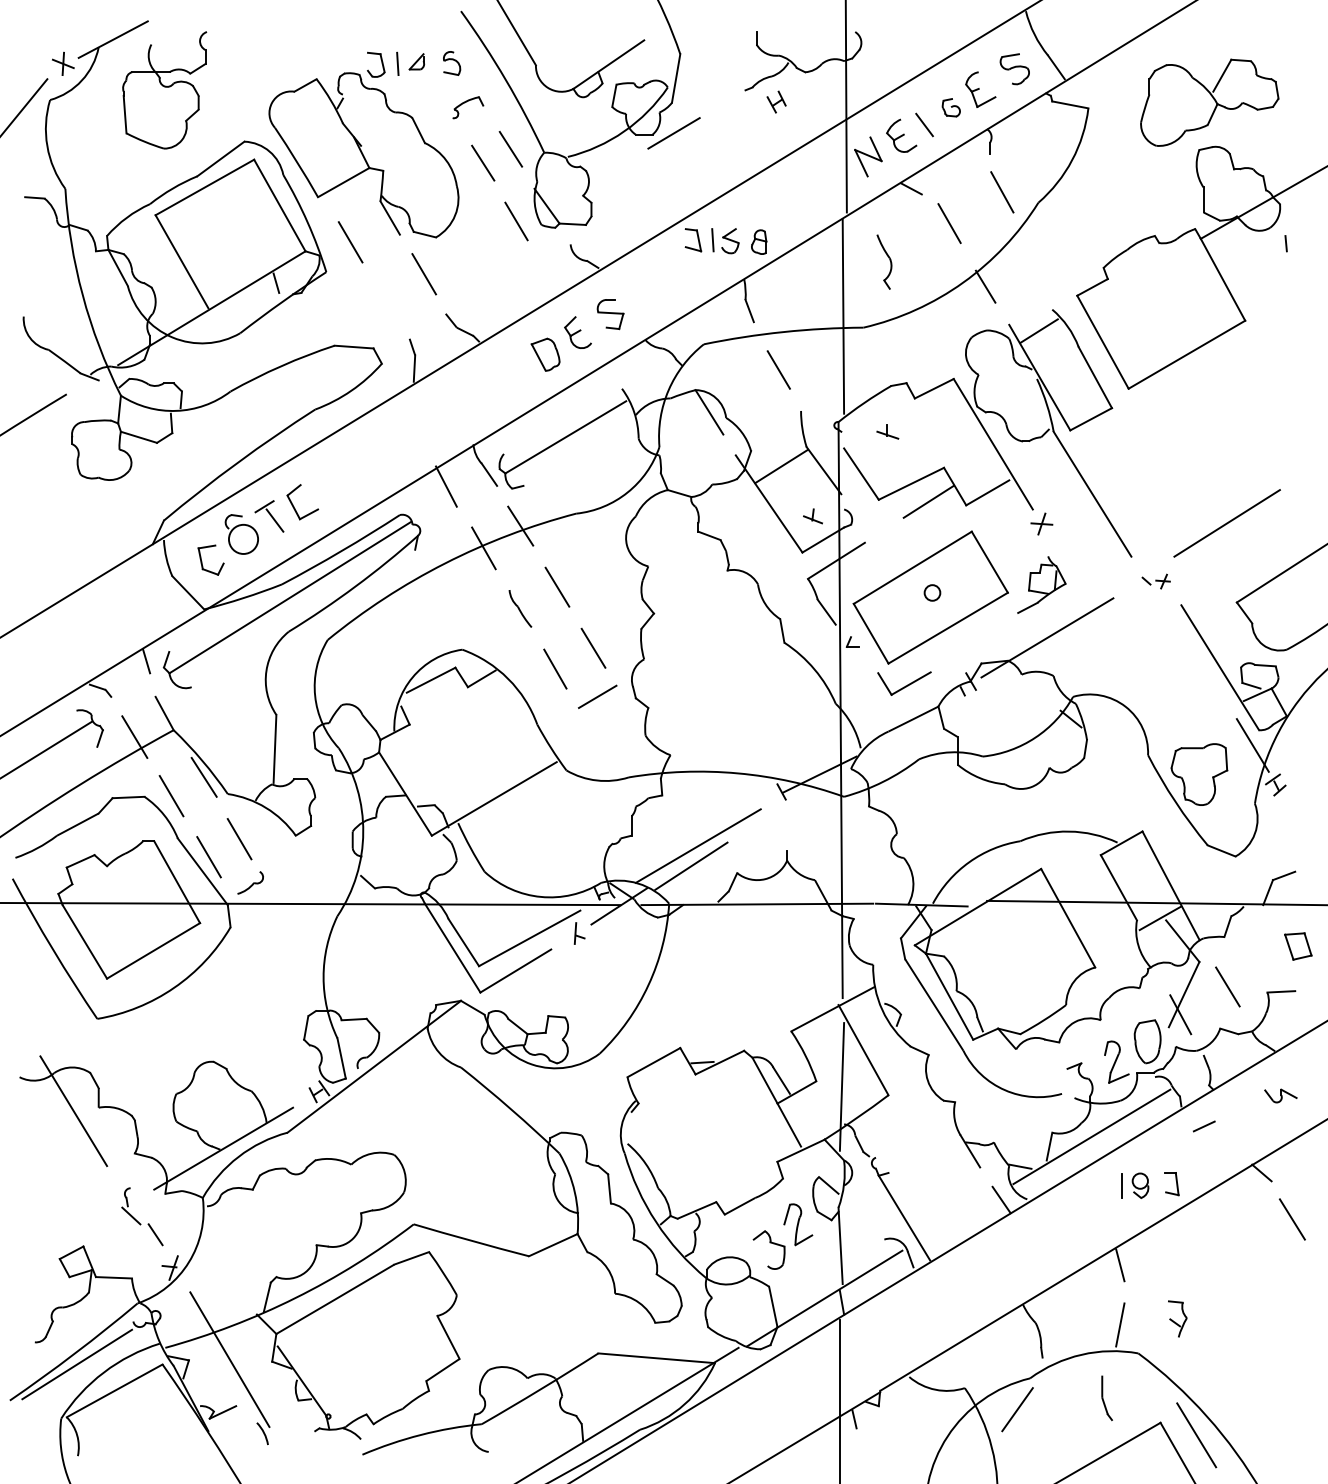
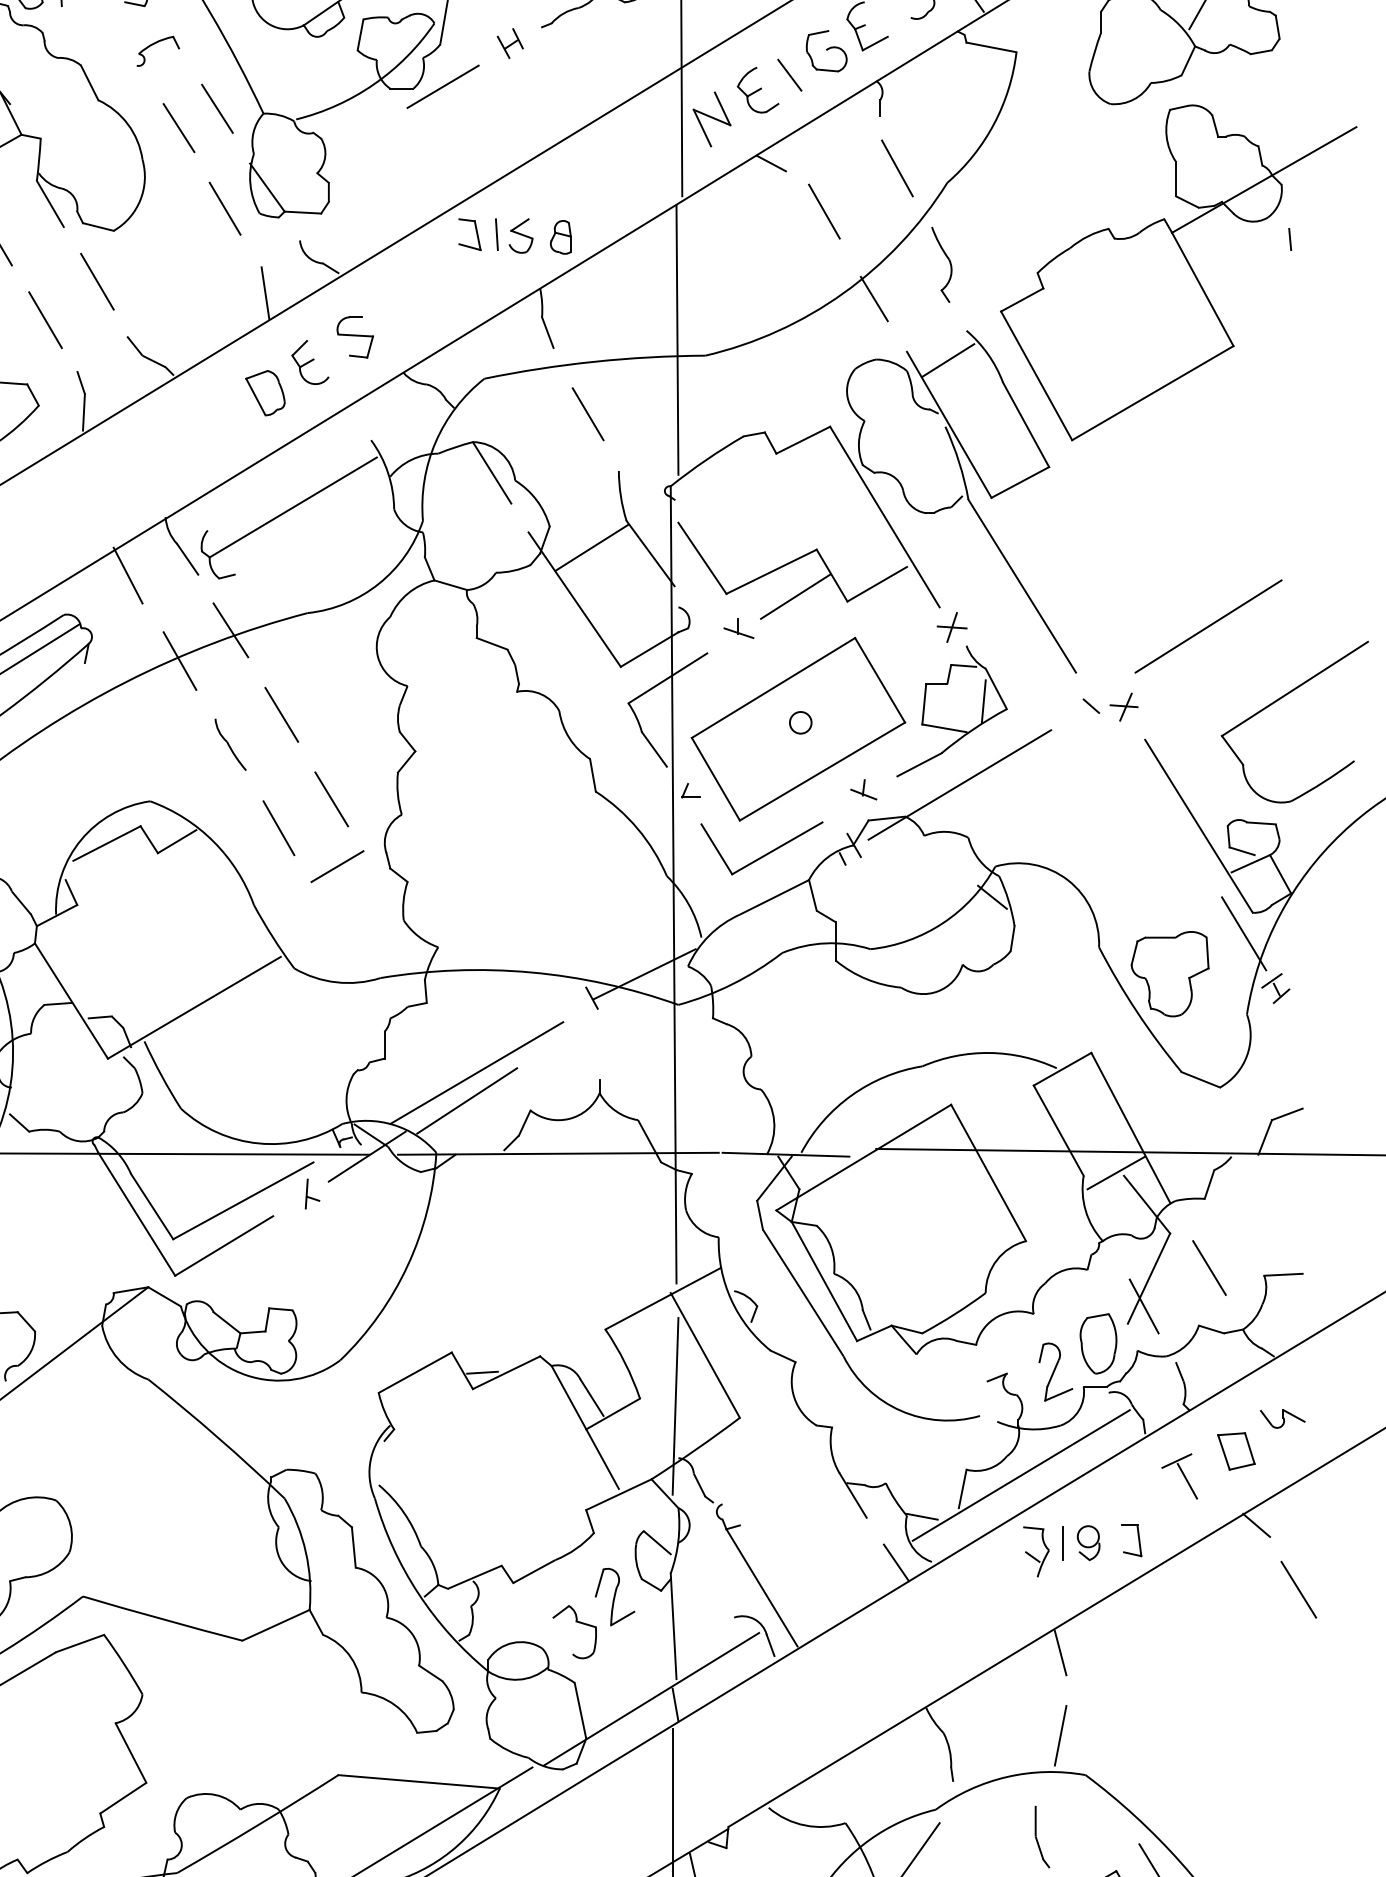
part: (776, 101) -> (510, 42), moved
part: (951, 107) -> (827, 51), size x1.67
part: (884, 261) -> (941, 264), moved
line: (545, 282) -> (265, 293), added
line: (386, 301) -> (45, 319), added
part: (887, 431) -> (738, 628), moved
part: (812, 516) -> (863, 789), moved
part: (1155, 581) -> (1109, 706), size x1.43
part: (1041, 584) -> (951, 711), size x1.67
part: (904, 683) -> (762, 848), size x1.67
part: (1298, 946) -> (1236, 1451), moved
line: (1211, 1140) -> (1186, 1480), added
part: (1177, 1318) -> (1036, 1551), moved

